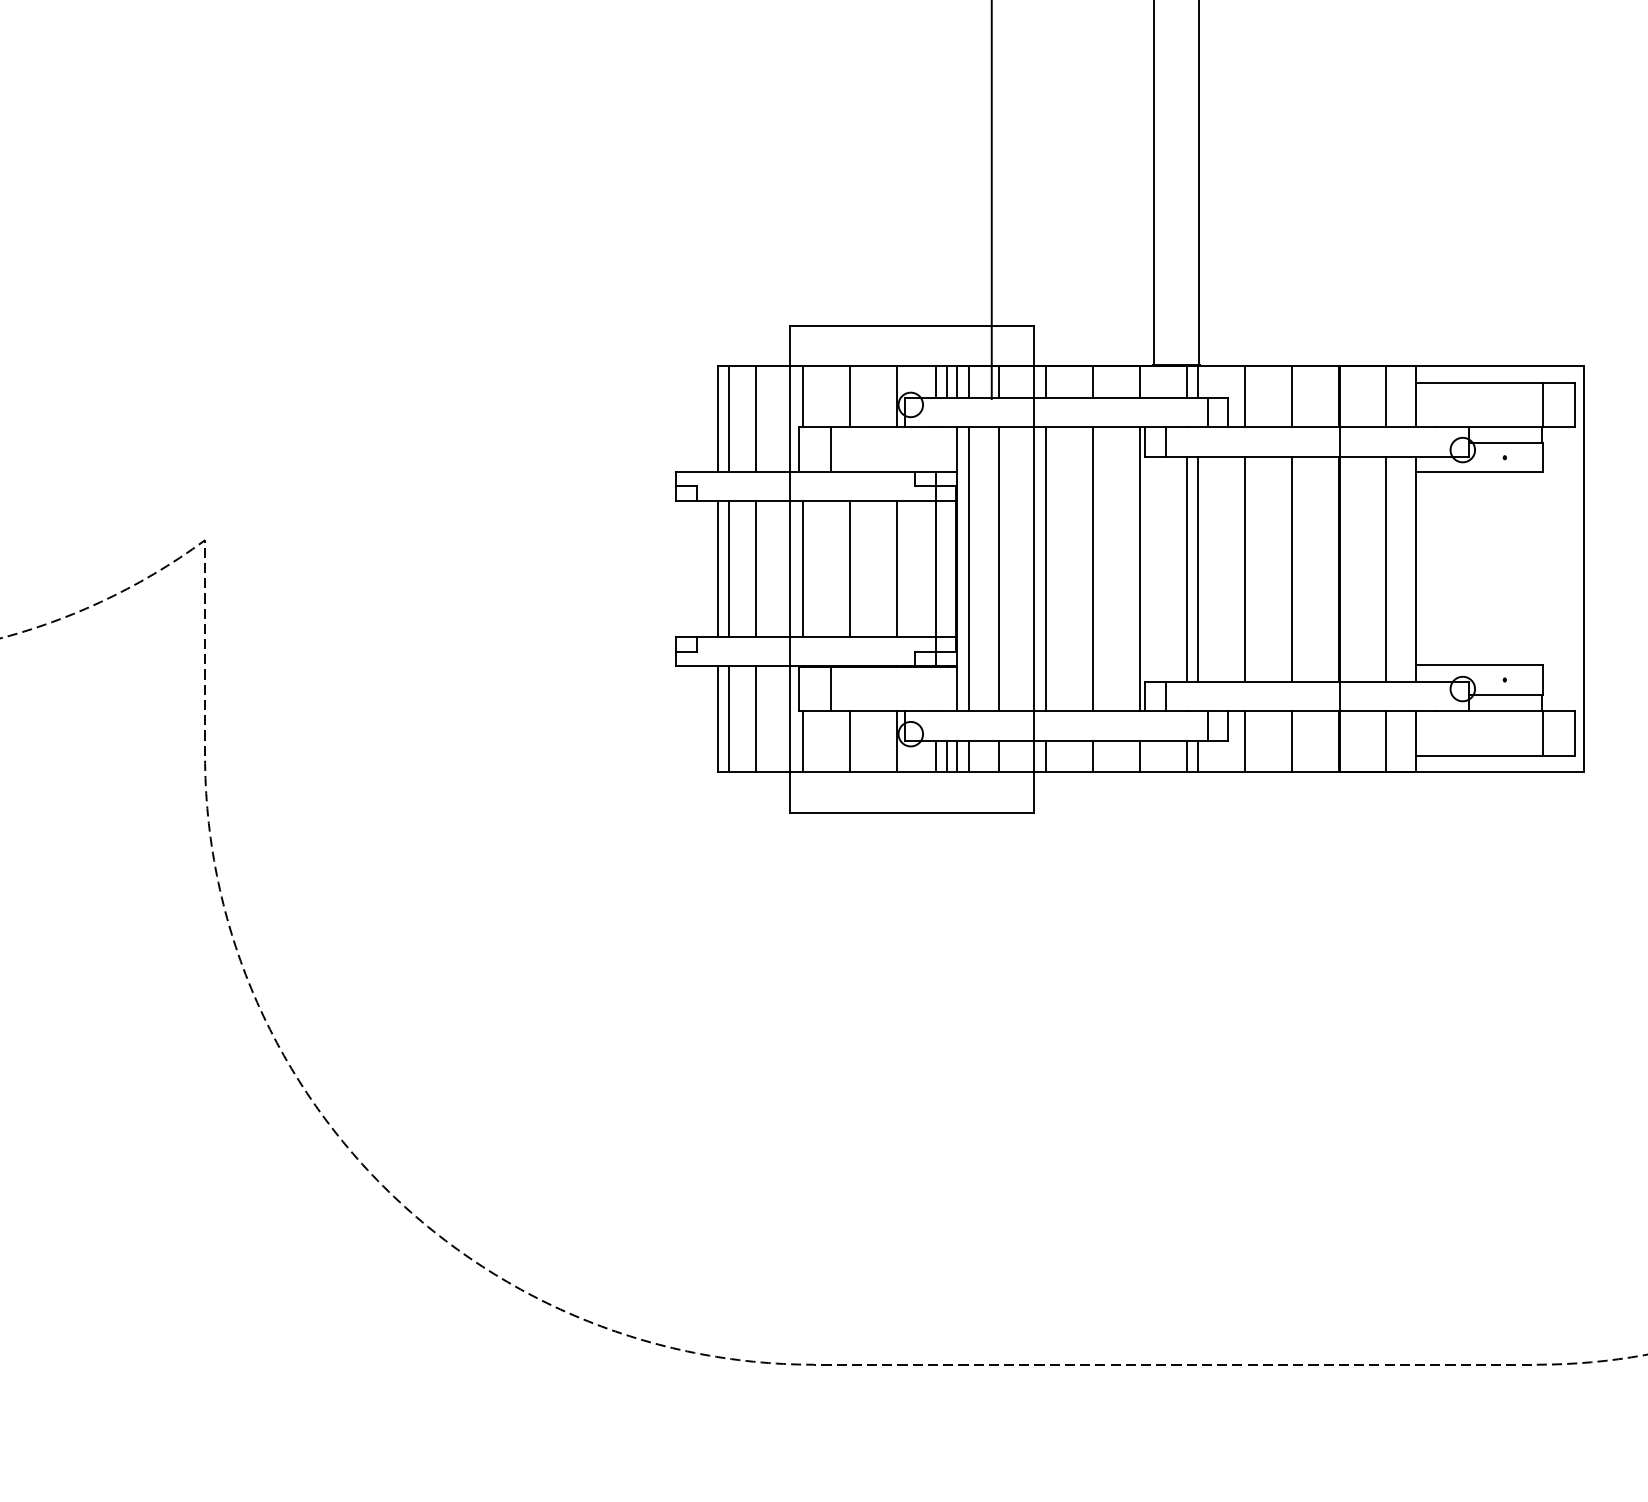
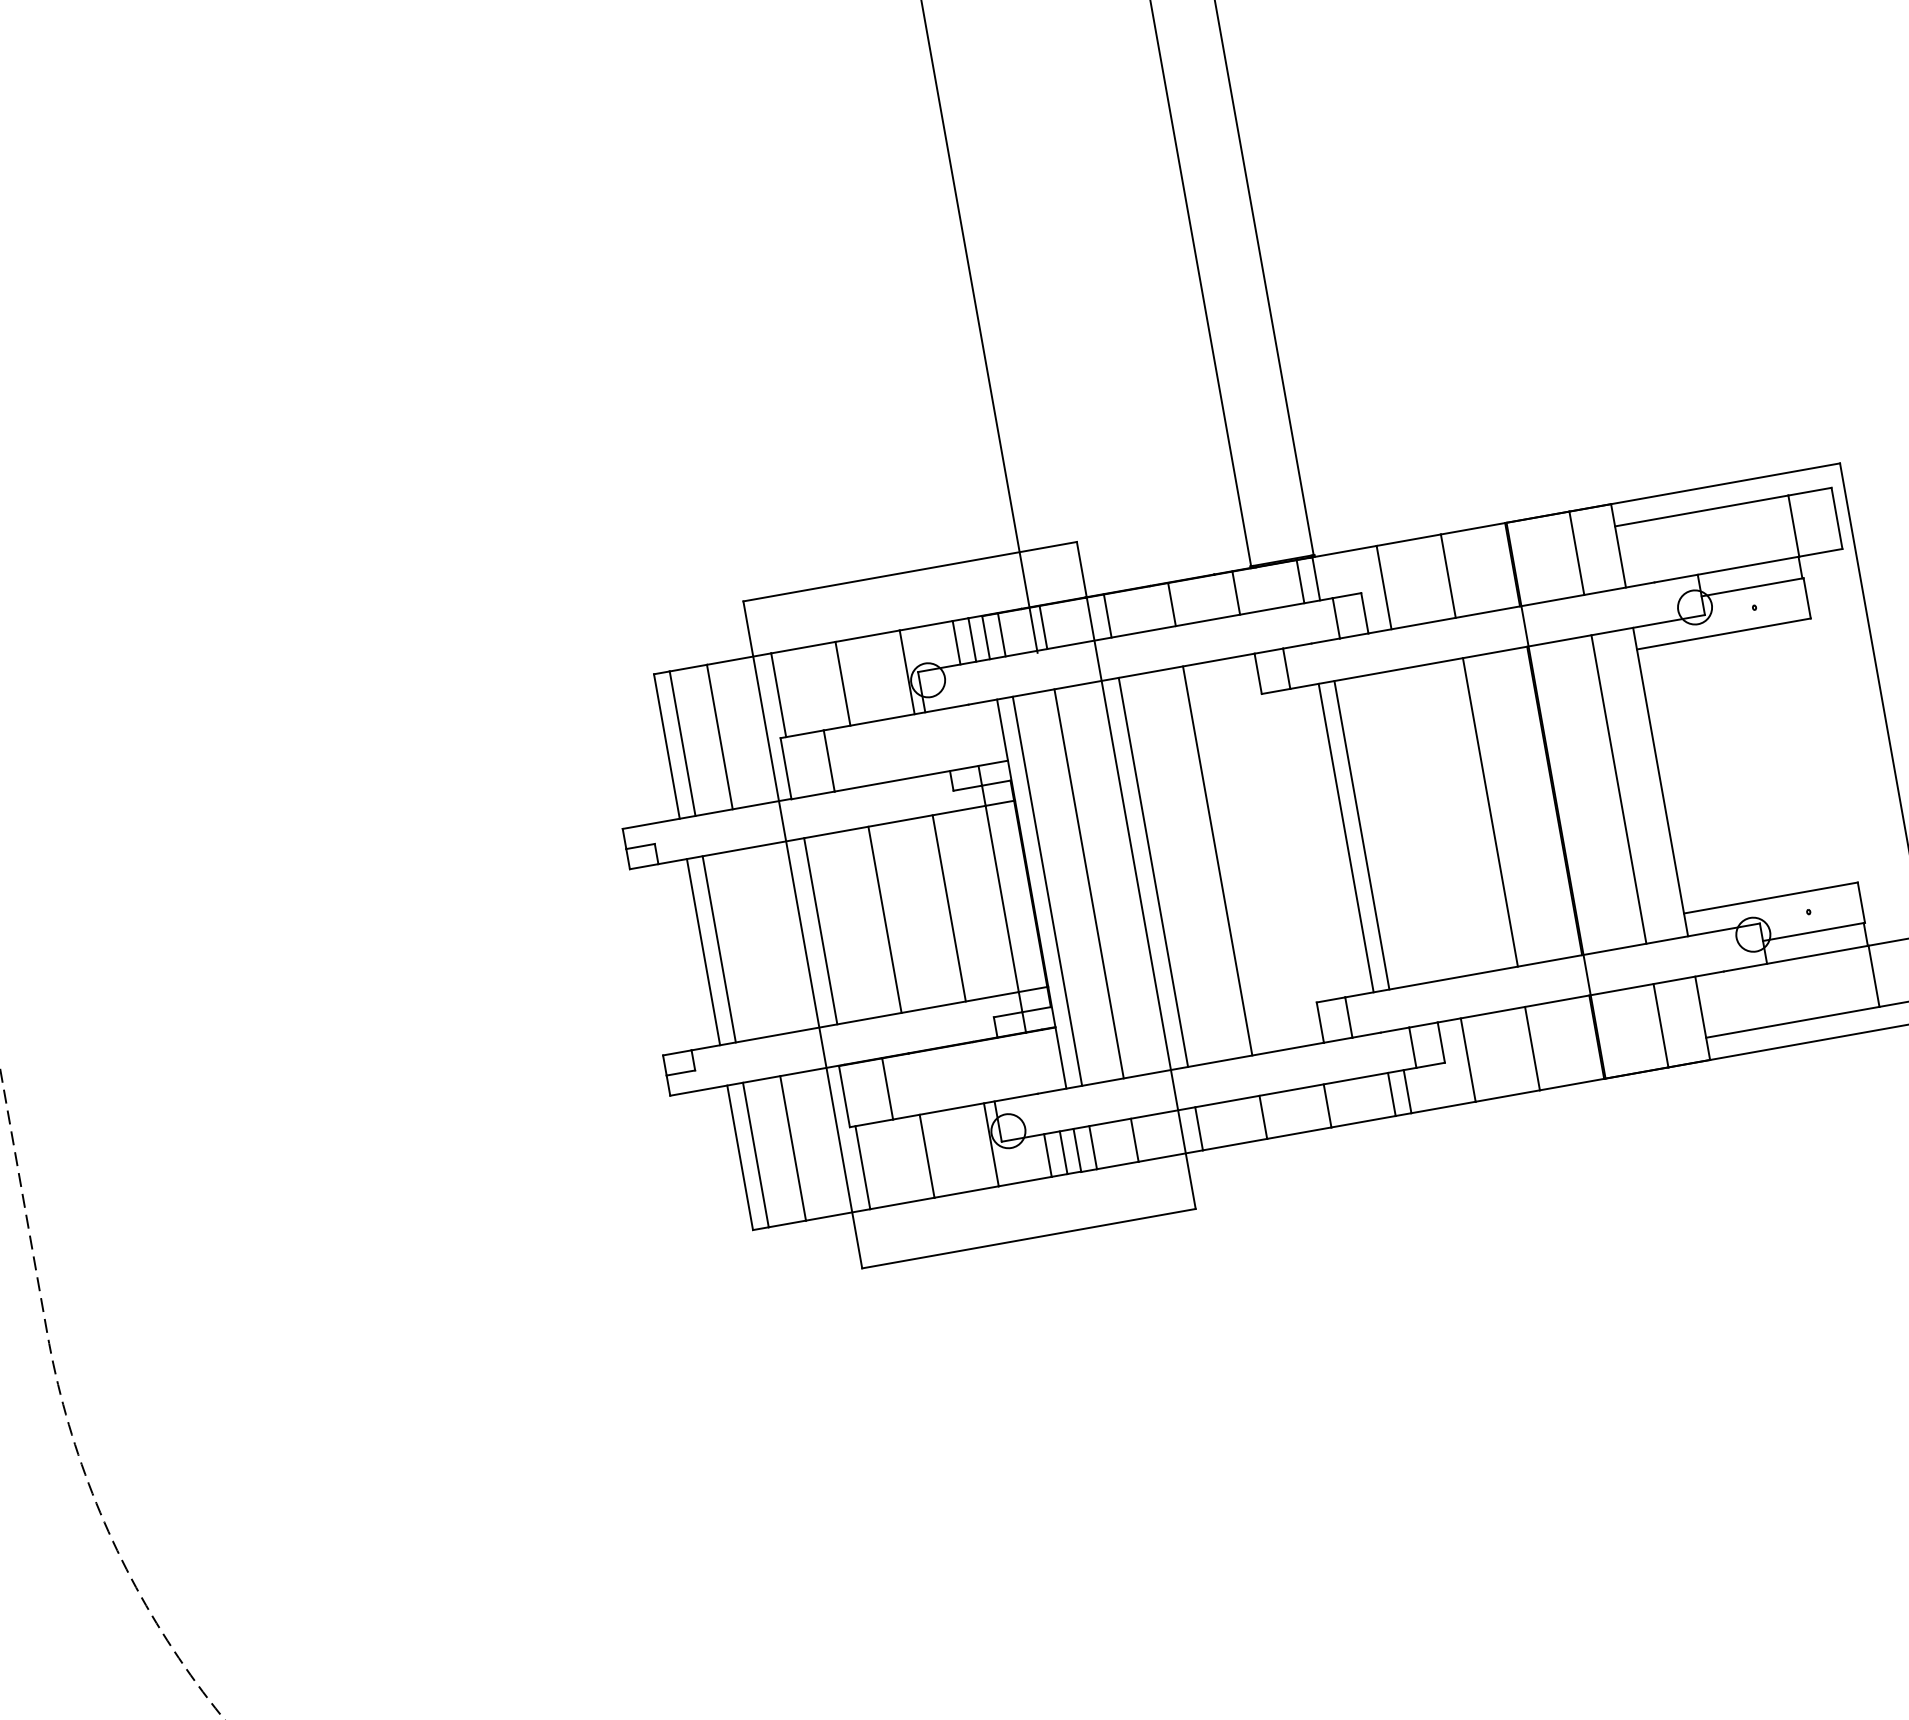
line: (1245, 568) -> (1426, 822), removed
line: (756, 569) -> (756, 943), removed
line: (1139, 569) -> (1281, 849), removed

